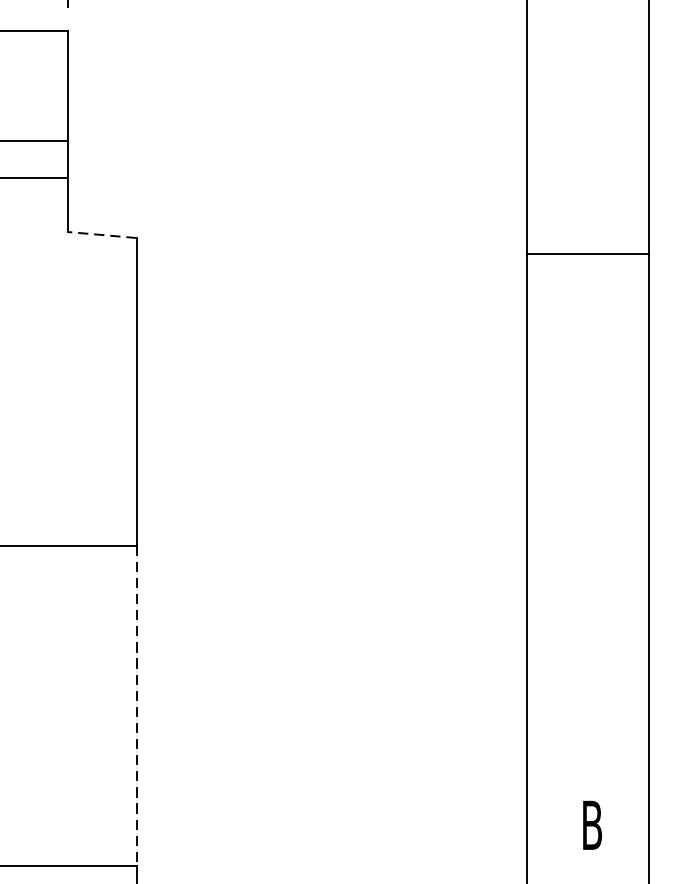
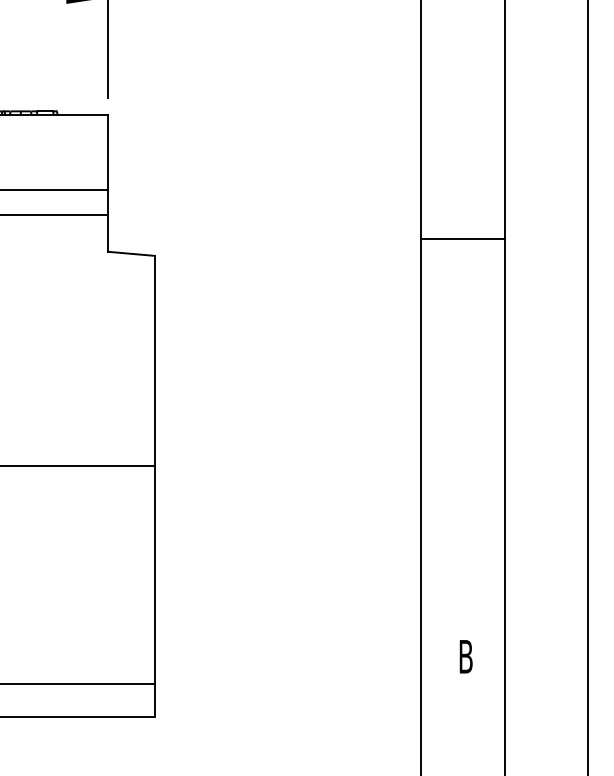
line: (102, 234) -> (131, 253), dashed -> solid
line: (587, 253) -> (462, 238), moved
line: (135, 706) -> (154, 575), dashed -> solid

